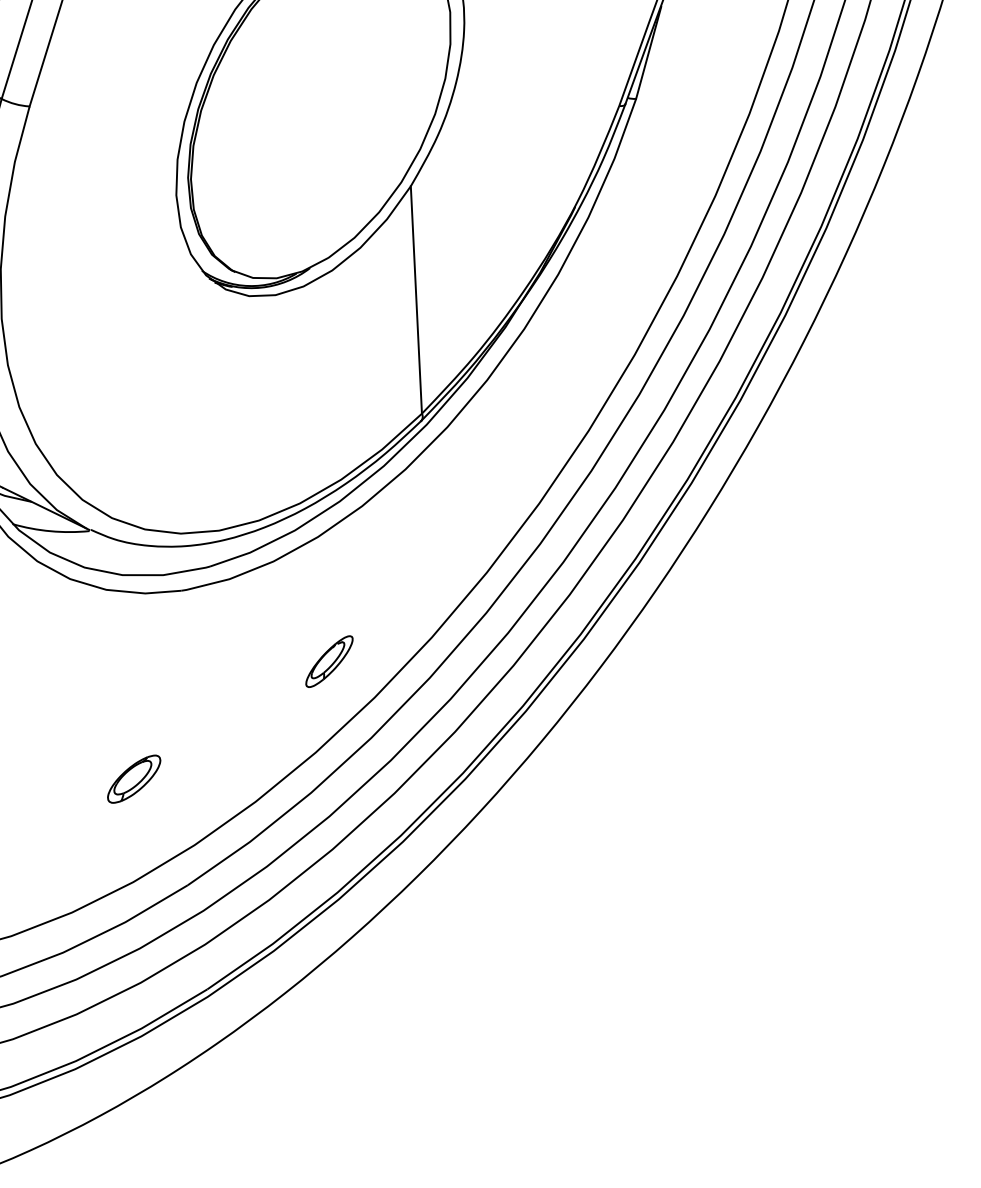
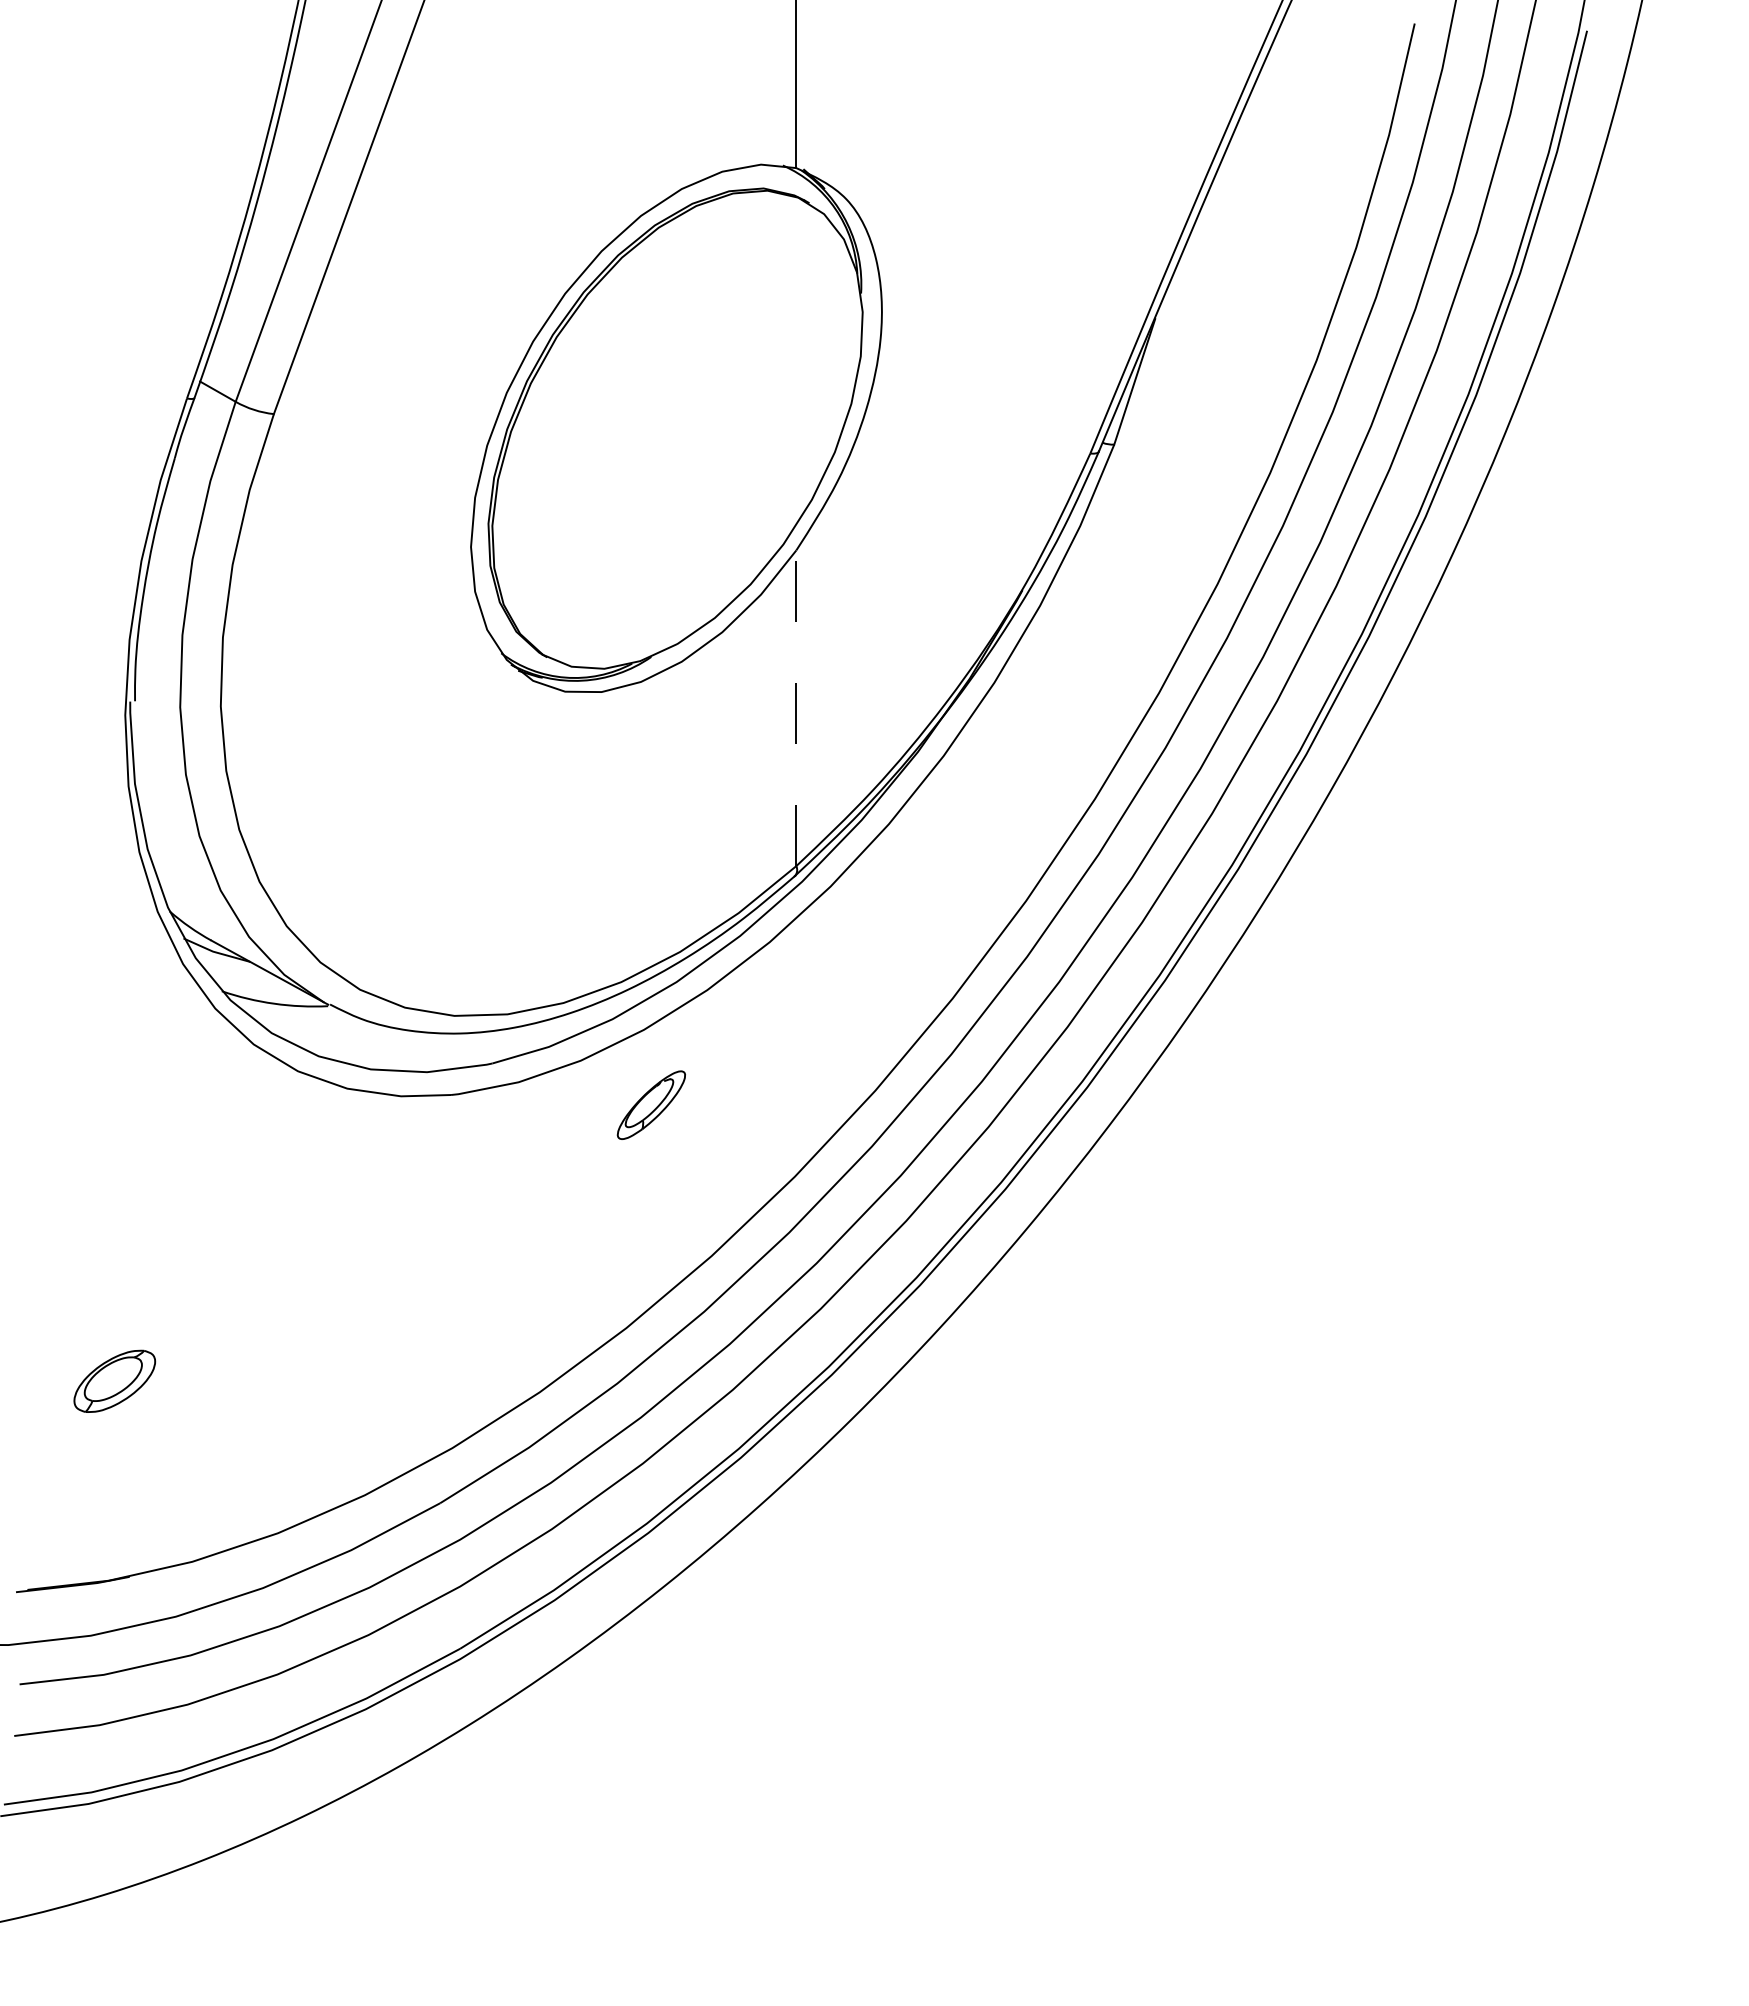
line: (416, 300) -> (796, 708), solid -> dashed
part: (328, 661) -> (650, 1104), moved
part: (133, 779) -> (372, 1352), removed

